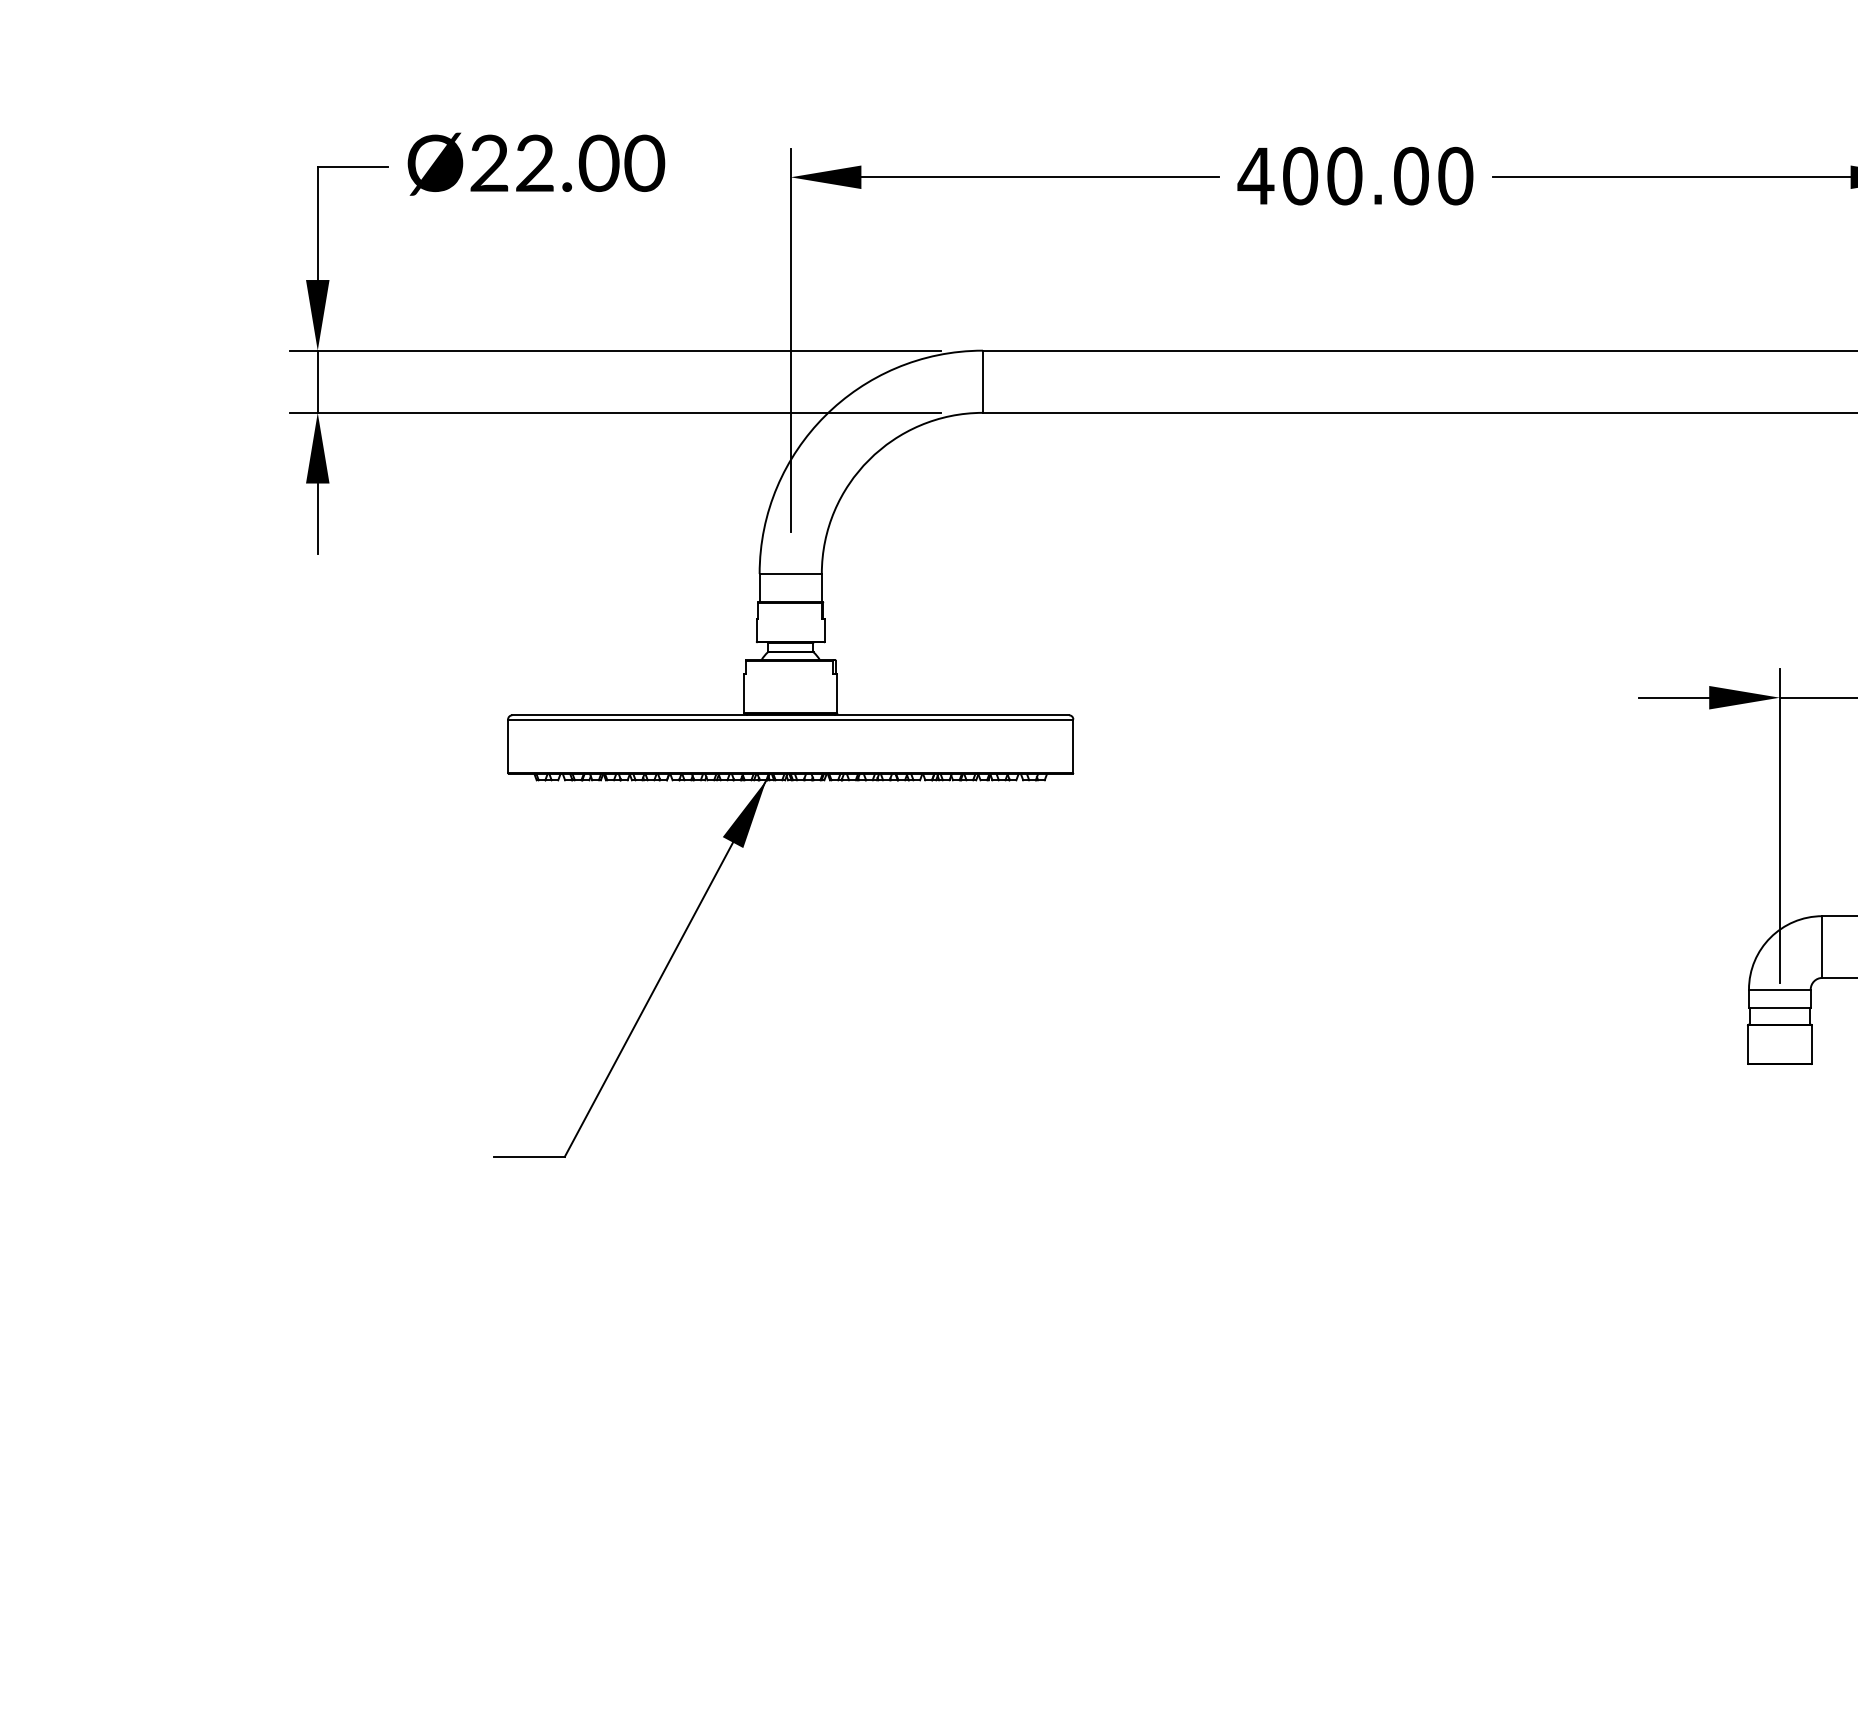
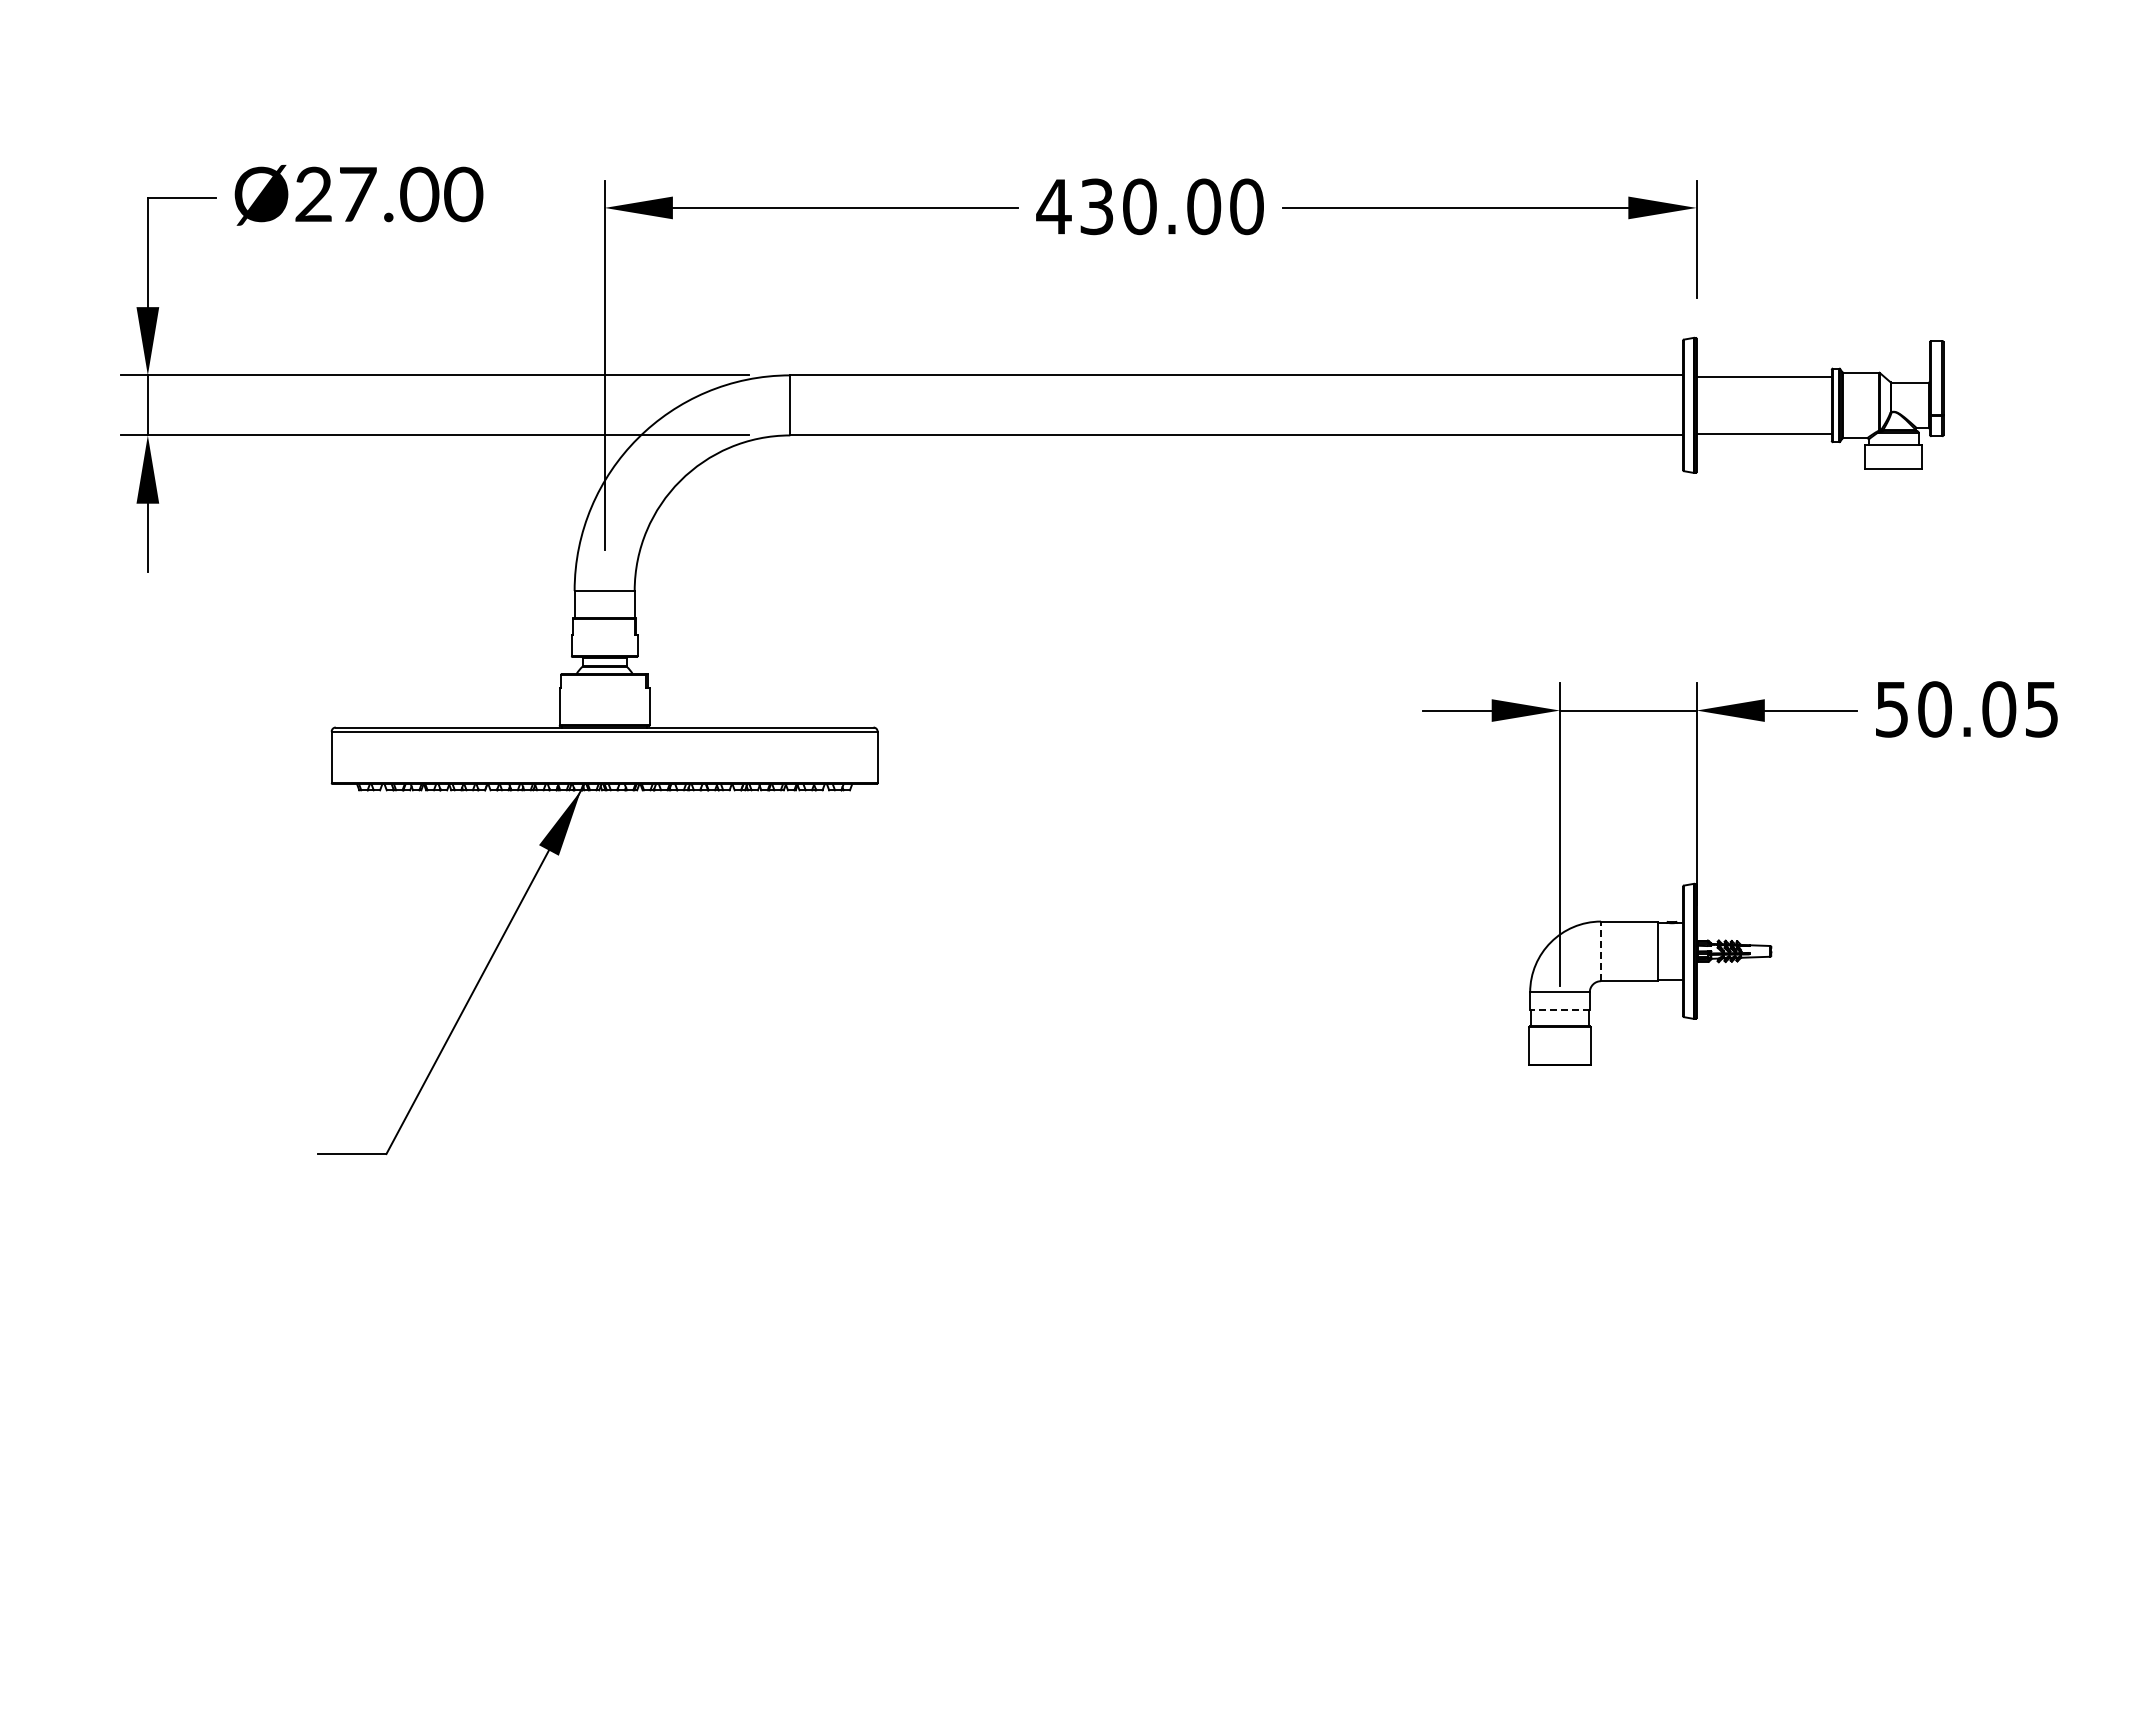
text: (534, 162) -> (357, 193), Ø22.00 -> Ø27.00
text: (1299, 175) -> (1096, 206), 400.00 -> 430.00
line: (1822, 947) -> (1601, 951), solid -> dashed
line: (1779, 1008) -> (1559, 1010), solid -> dashed

